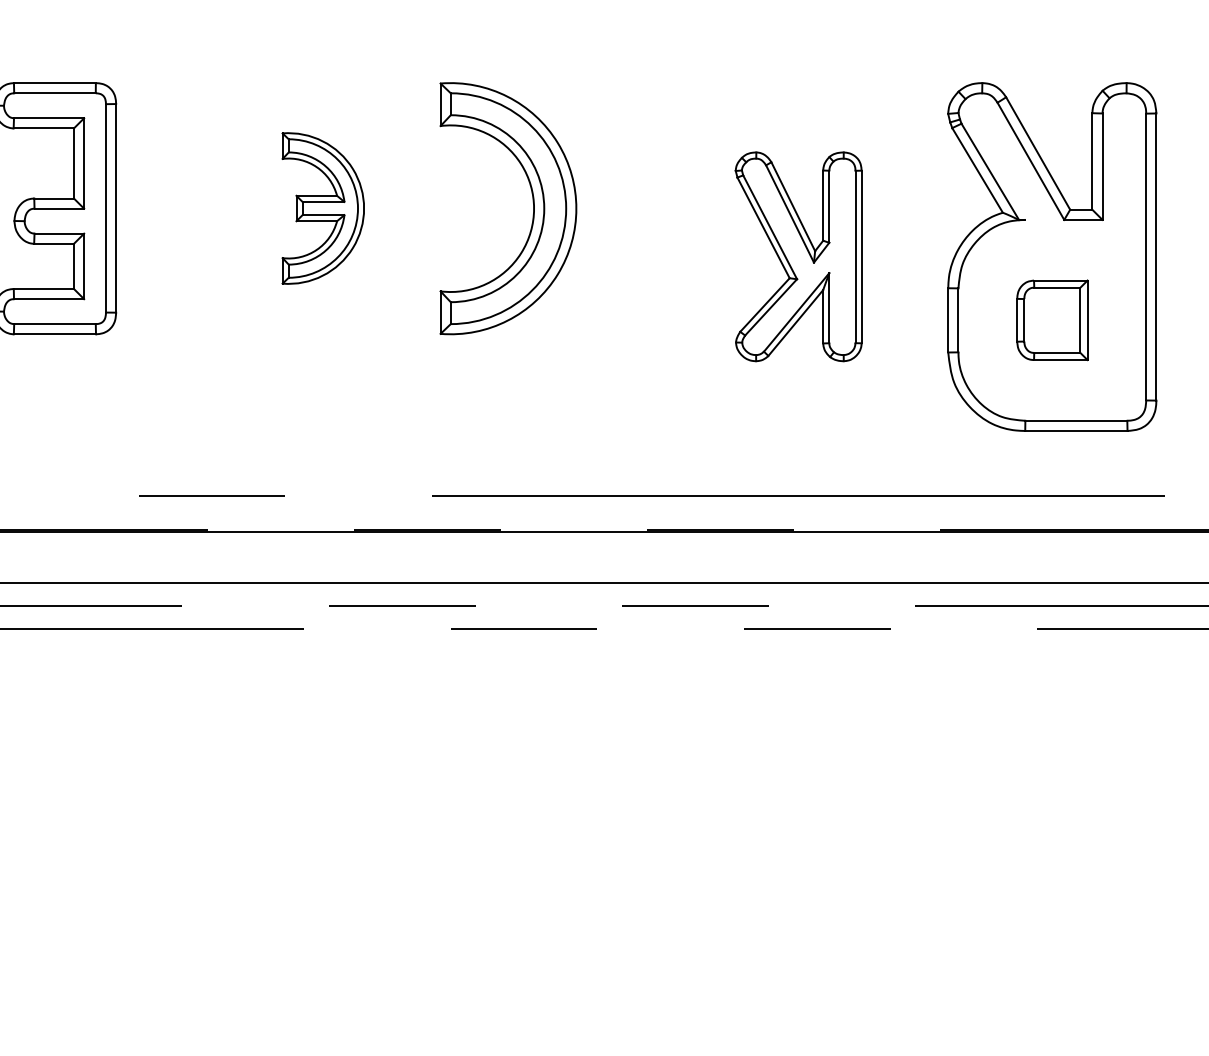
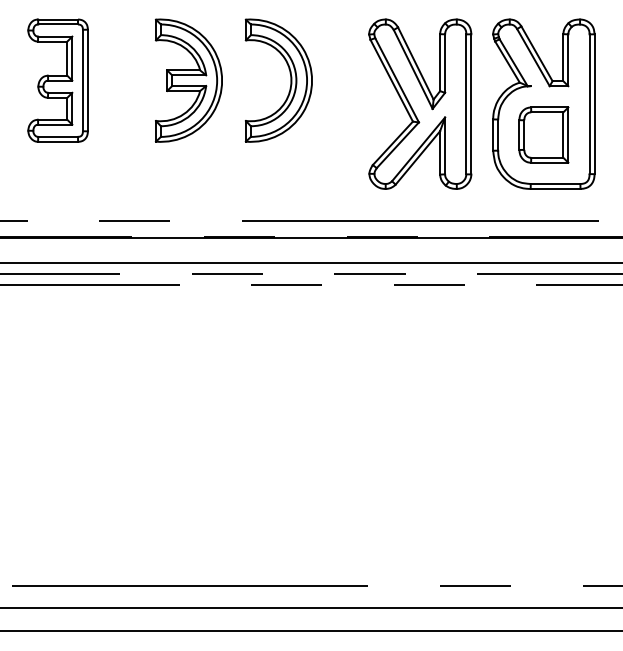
part: (322, 208) -> (188, 80), size x1.67
part: (799, 255) -> (420, 103), size x1.67
part: (1051, 319) -> (543, 134), size x1.43

